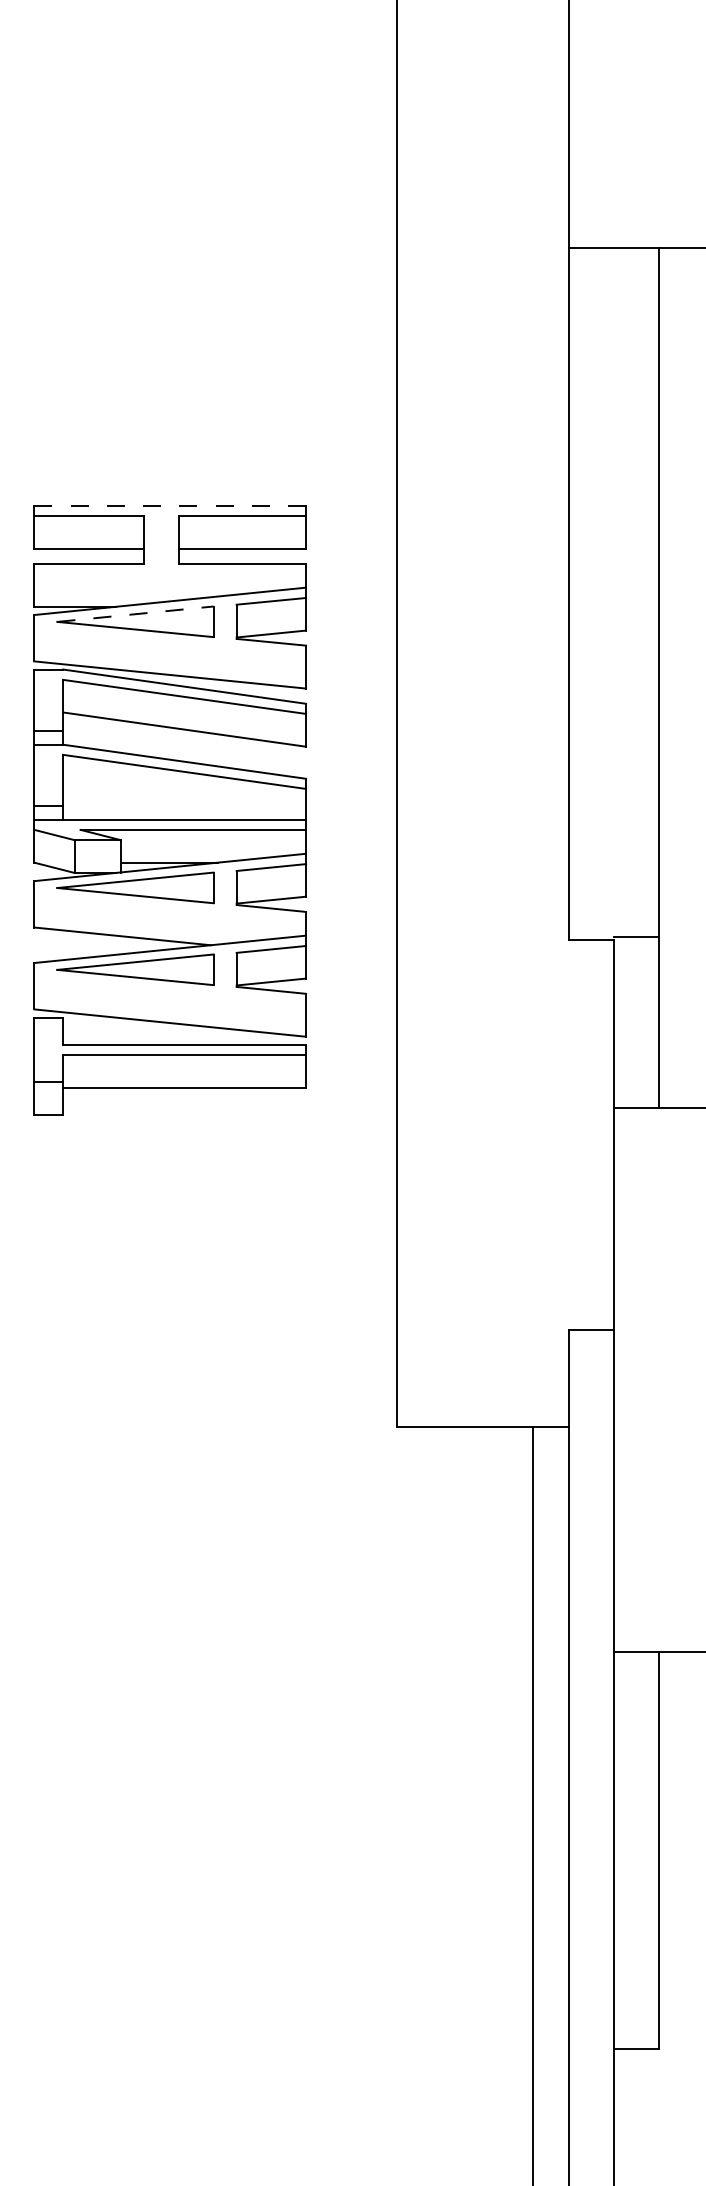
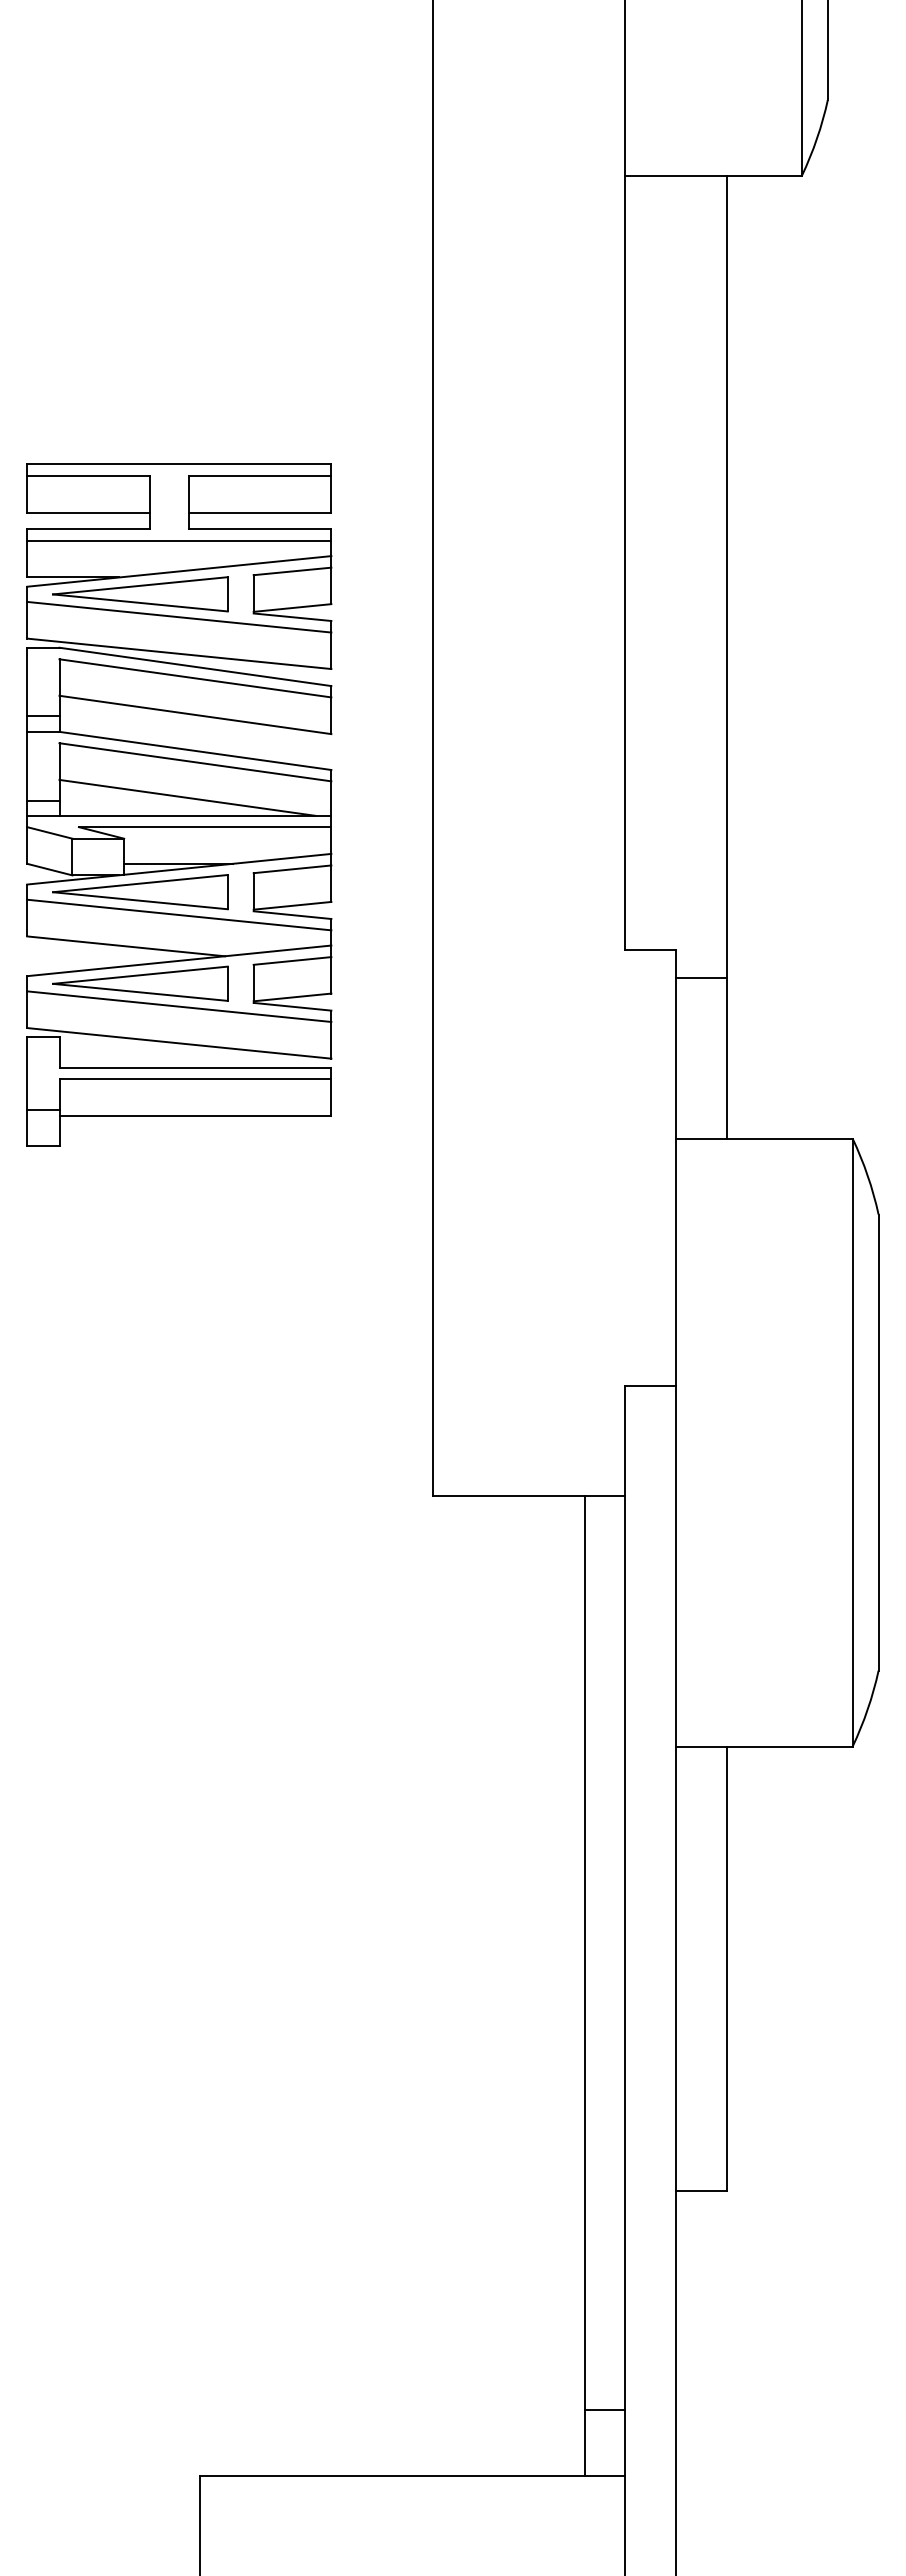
line: (169, 505) -> (178, 464), dashed -> solid
line: (170, 573) -> (179, 540), added
line: (135, 613) -> (140, 585), dashed -> solid
line: (170, 641) -> (179, 616), added
line: (177, 803) -> (187, 797), added
line: (170, 907) -> (179, 914), added
line: (635, 937) -> (700, 978), moved
line: (170, 990) -> (179, 1006), added

